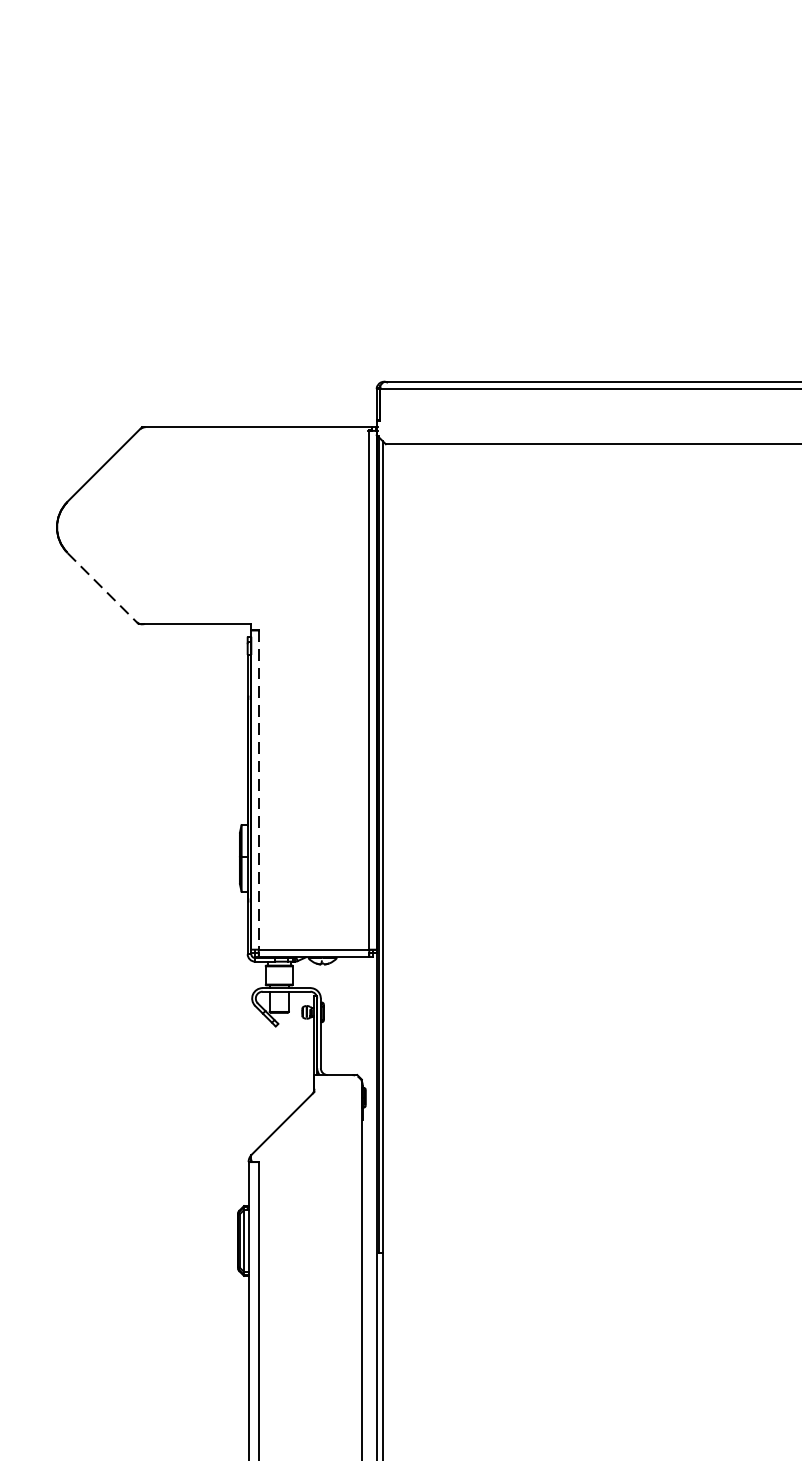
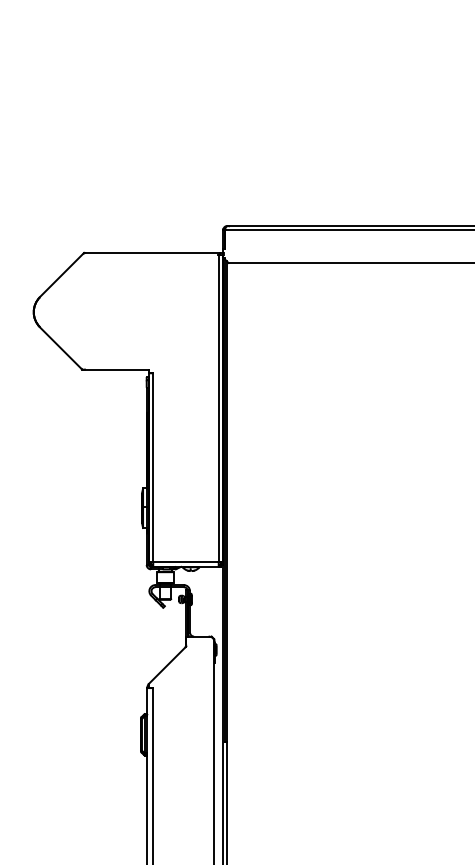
line: (103, 588) -> (61, 348), dashed -> solid
line: (259, 789) -> (153, 467), dashed -> solid

